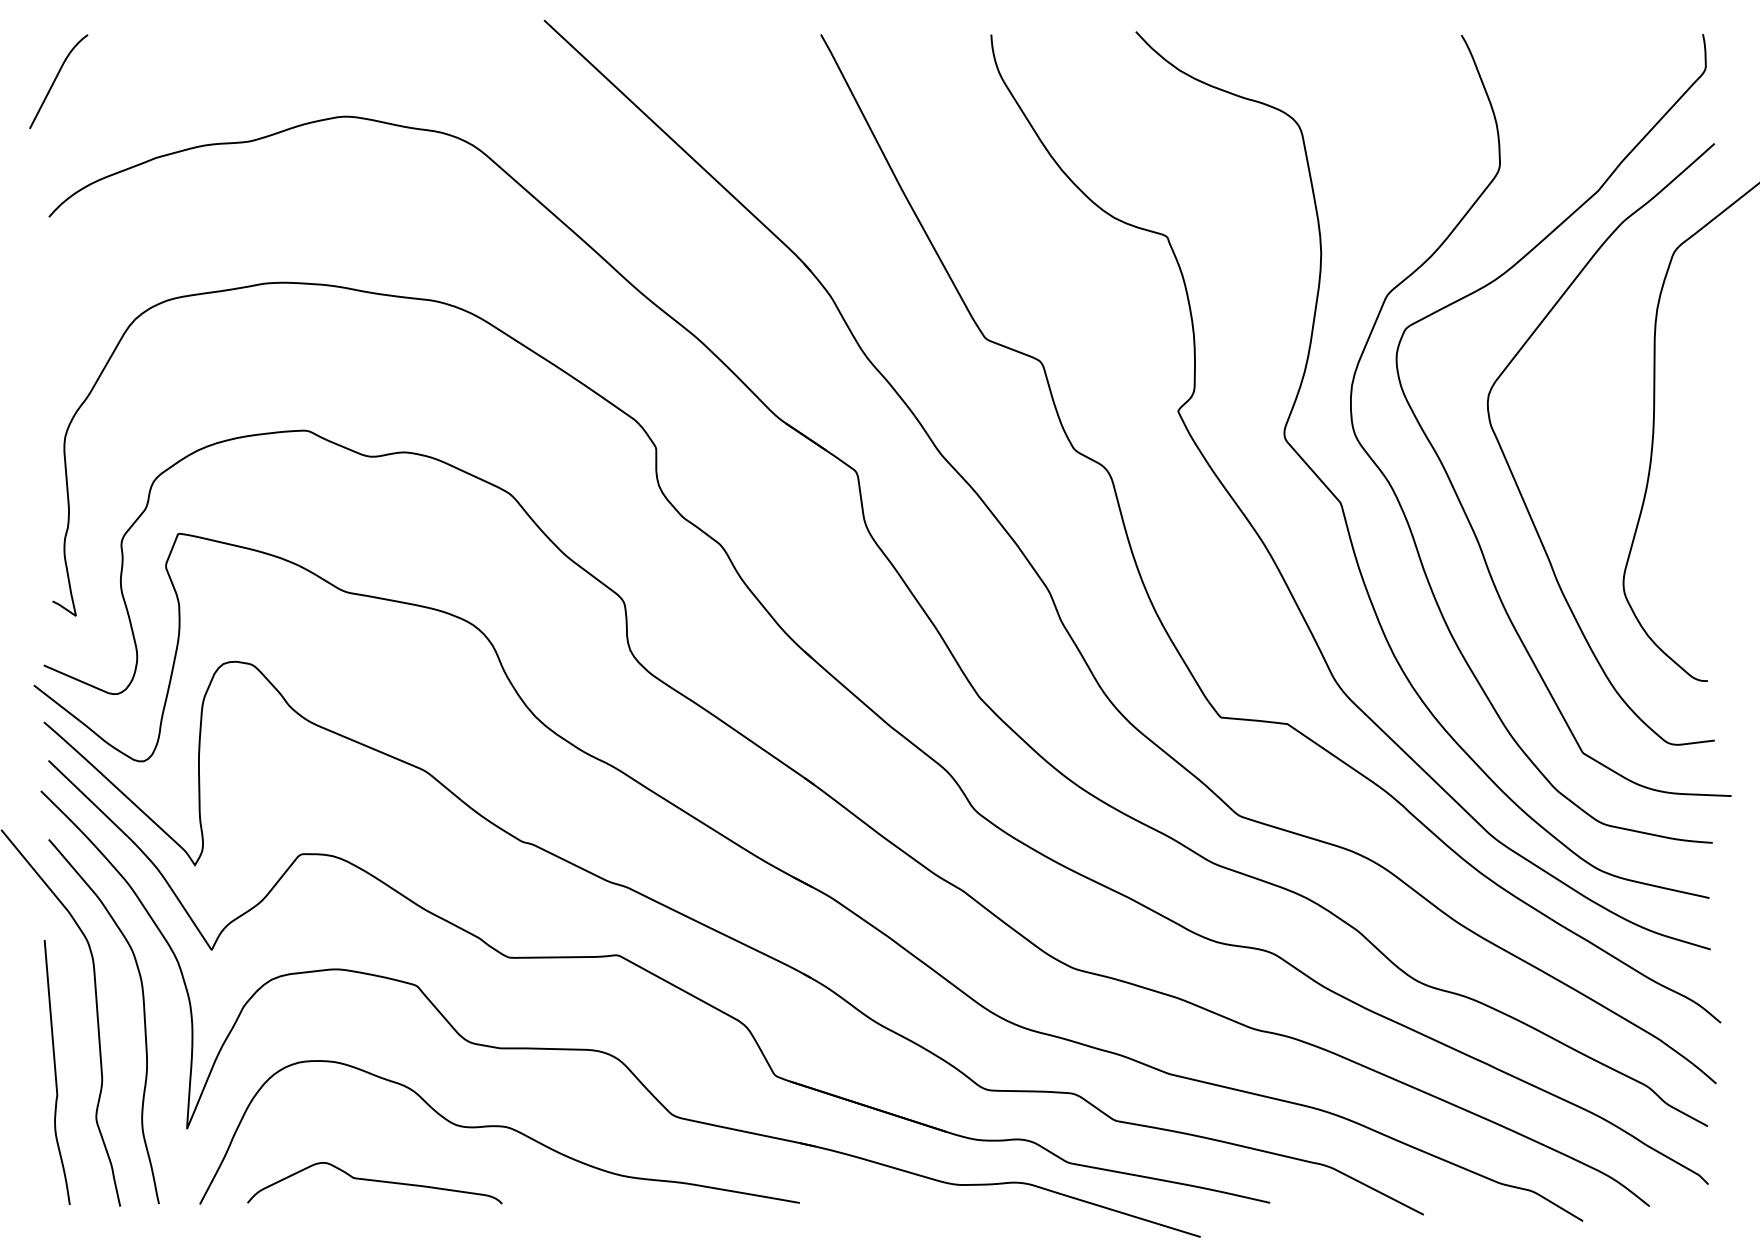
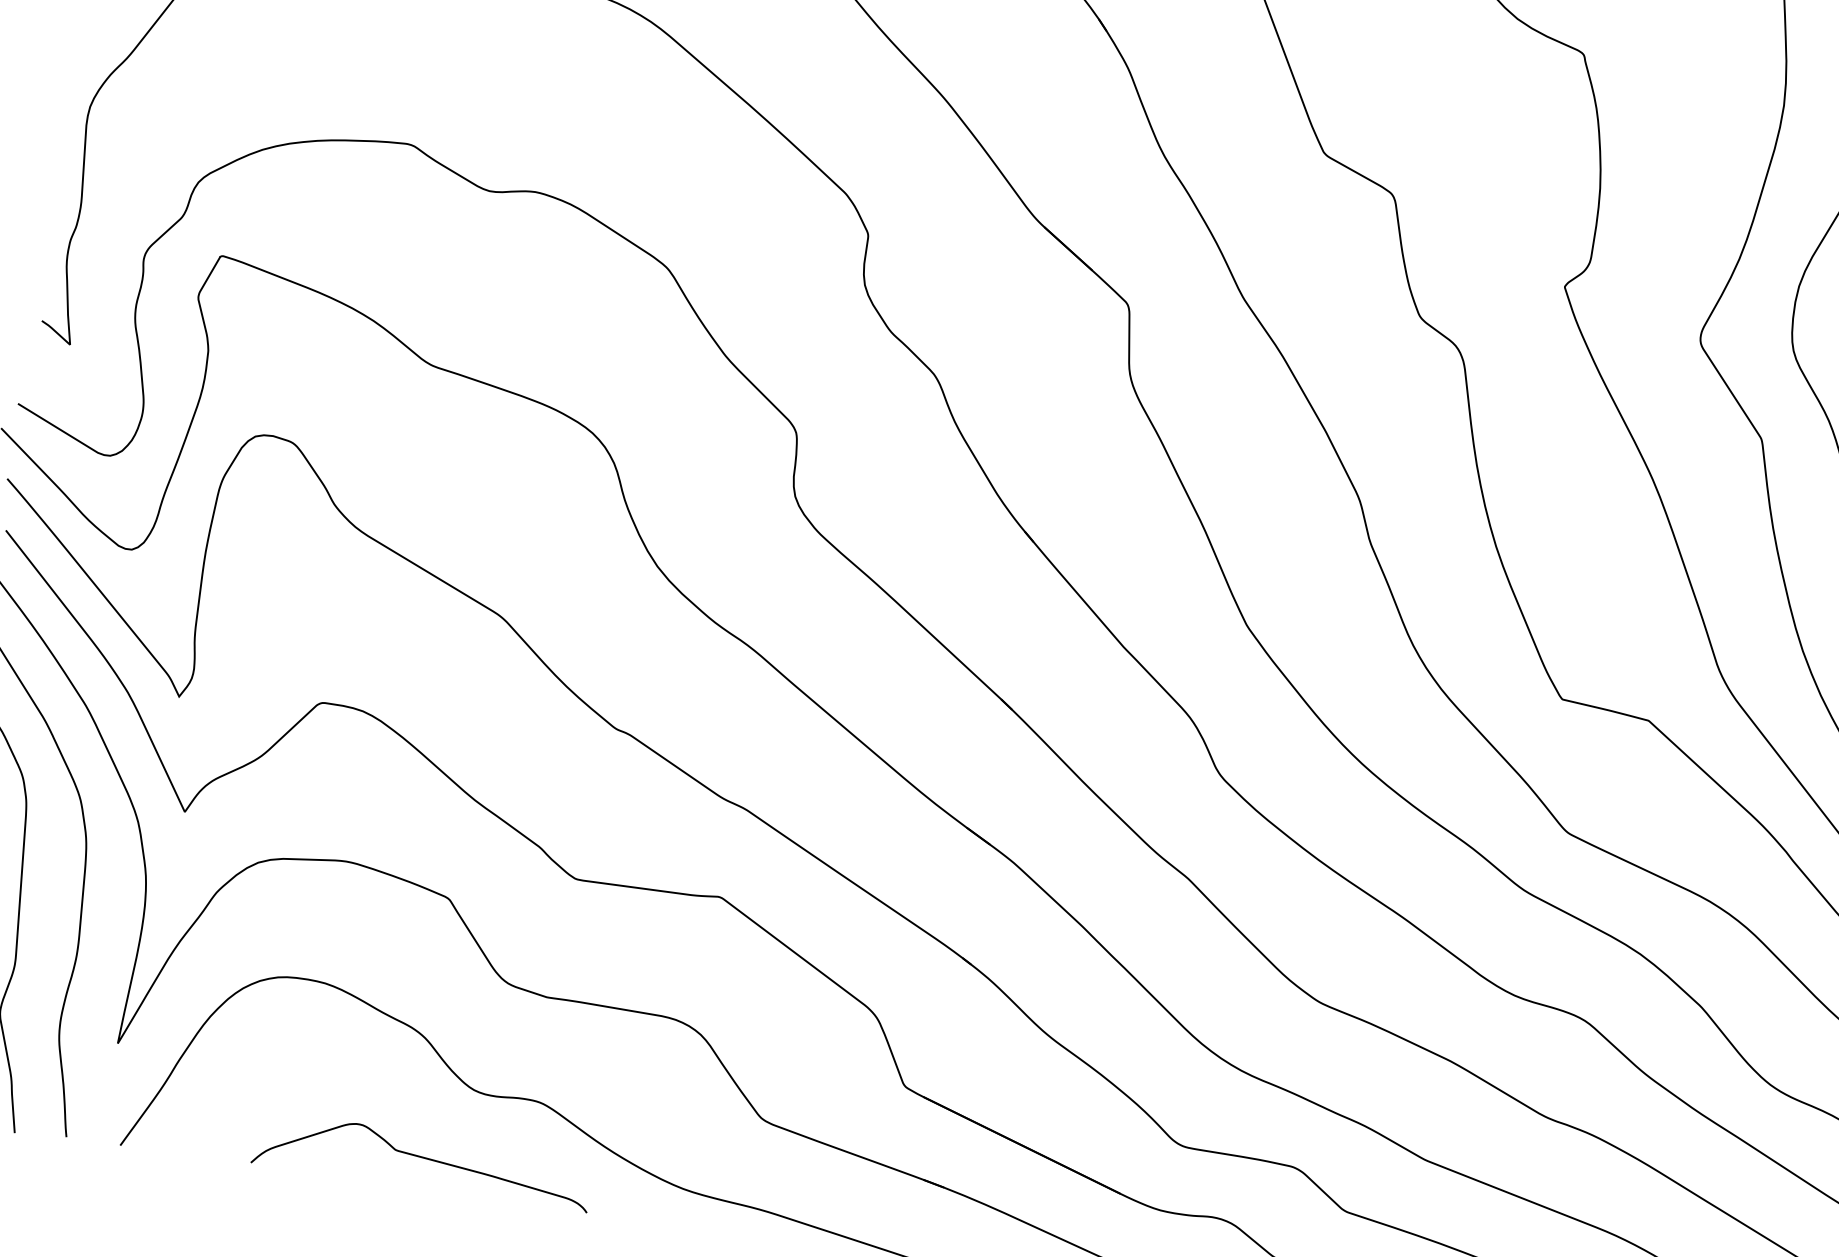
curve: (374, 1181) -> (422, 1158), moved

